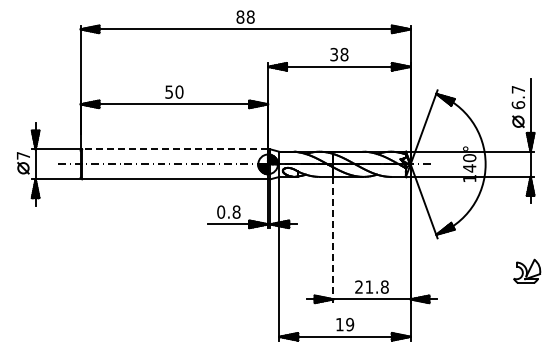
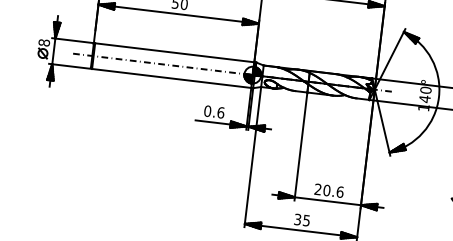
line: (175, 149) -> (175, 52), dashed -> solid
text: (23, 155) -> (44, 42), 7 -> 8
text: (236, 211) -> (220, 112), 0.8 -> 0.6
line: (333, 240) -> (300, 146), dashed -> solid
text: (376, 286) -> (333, 190), 21.8 -> 20.6
text: (345, 324) -> (302, 220), 19 -> 35

